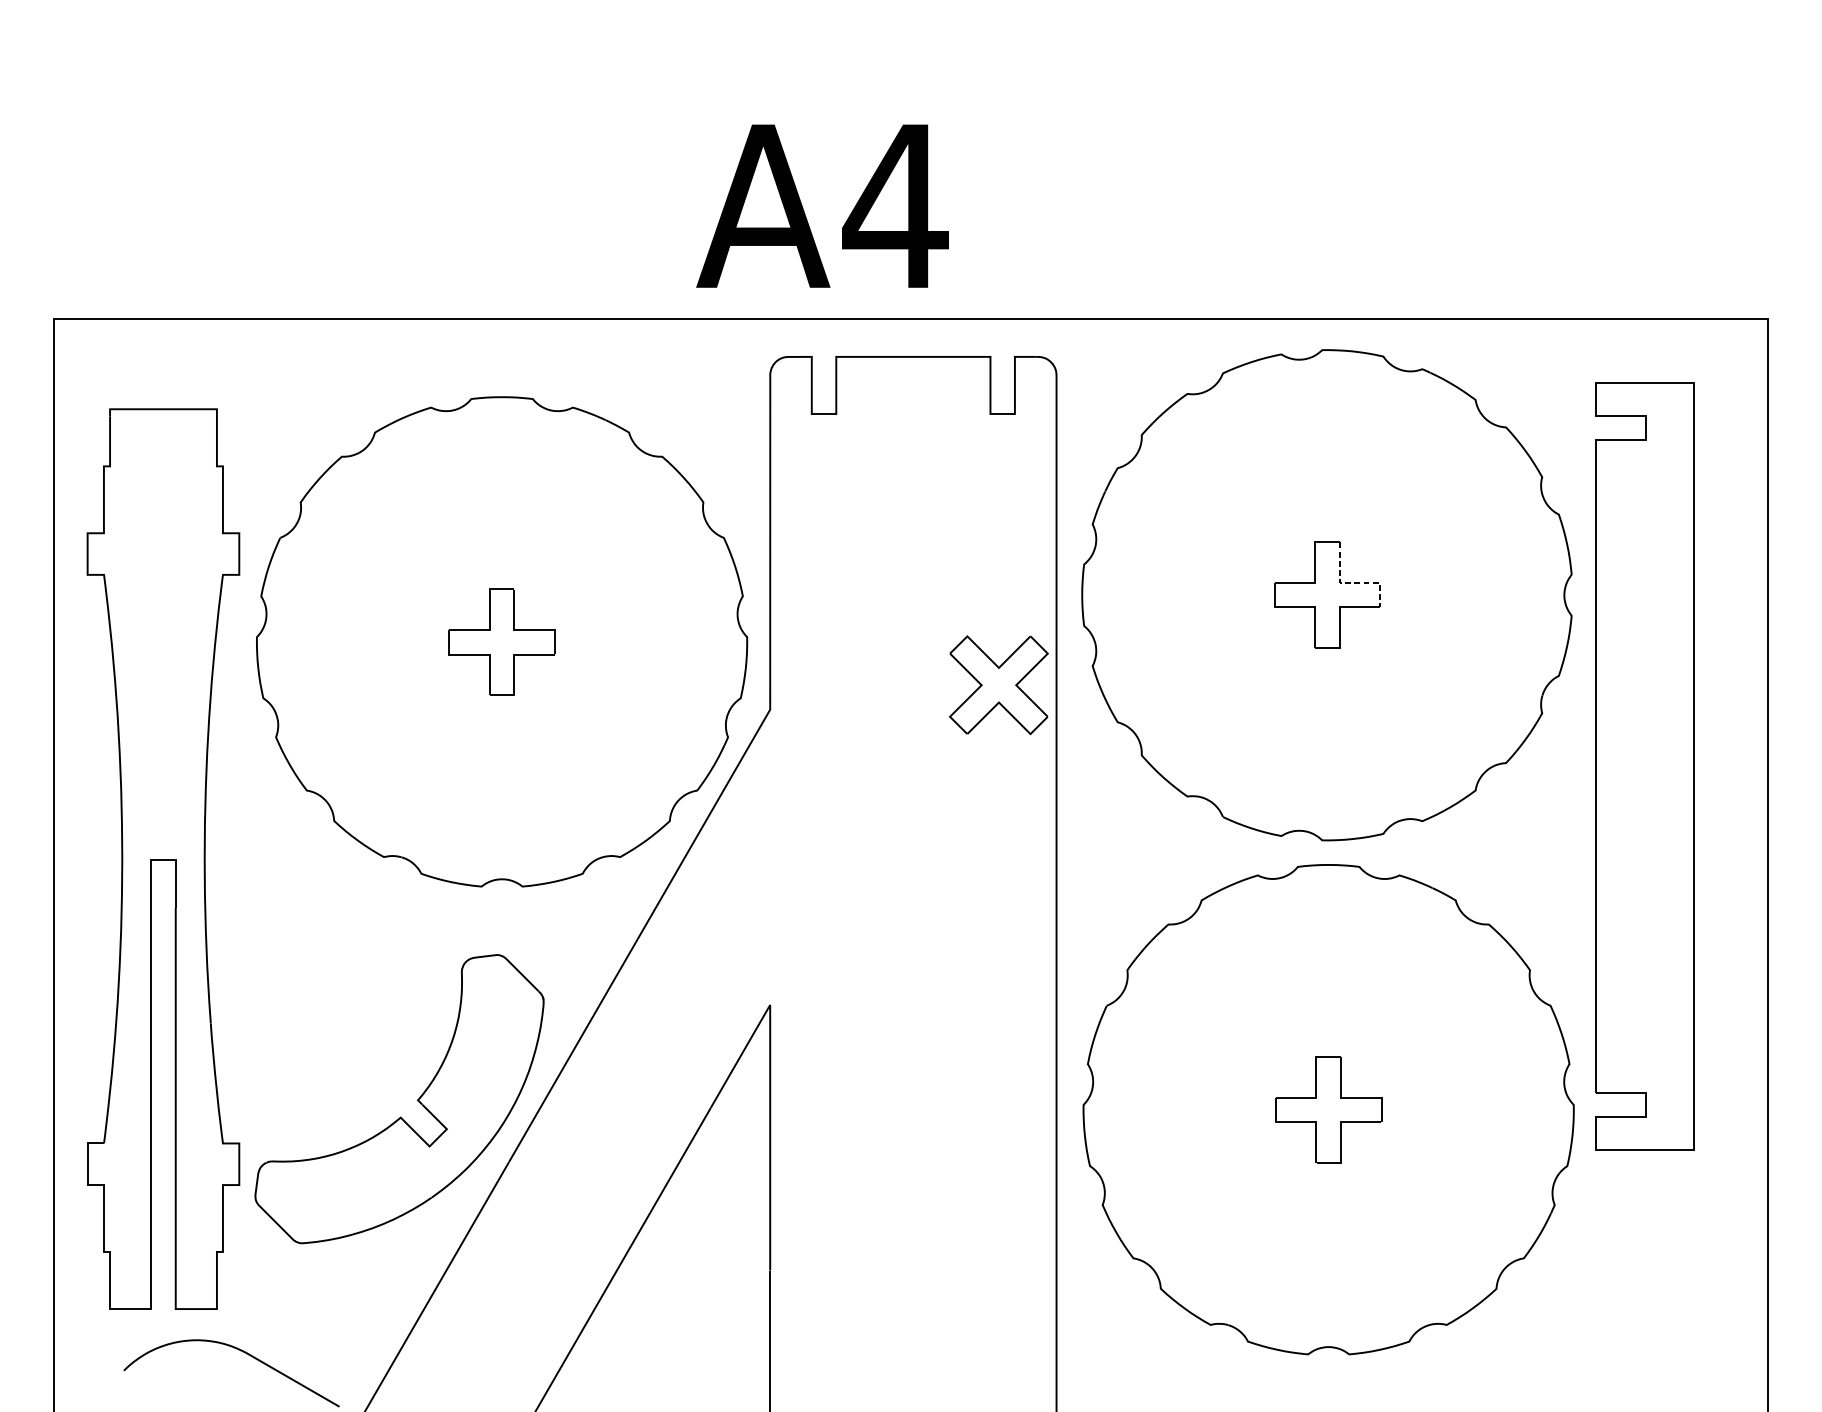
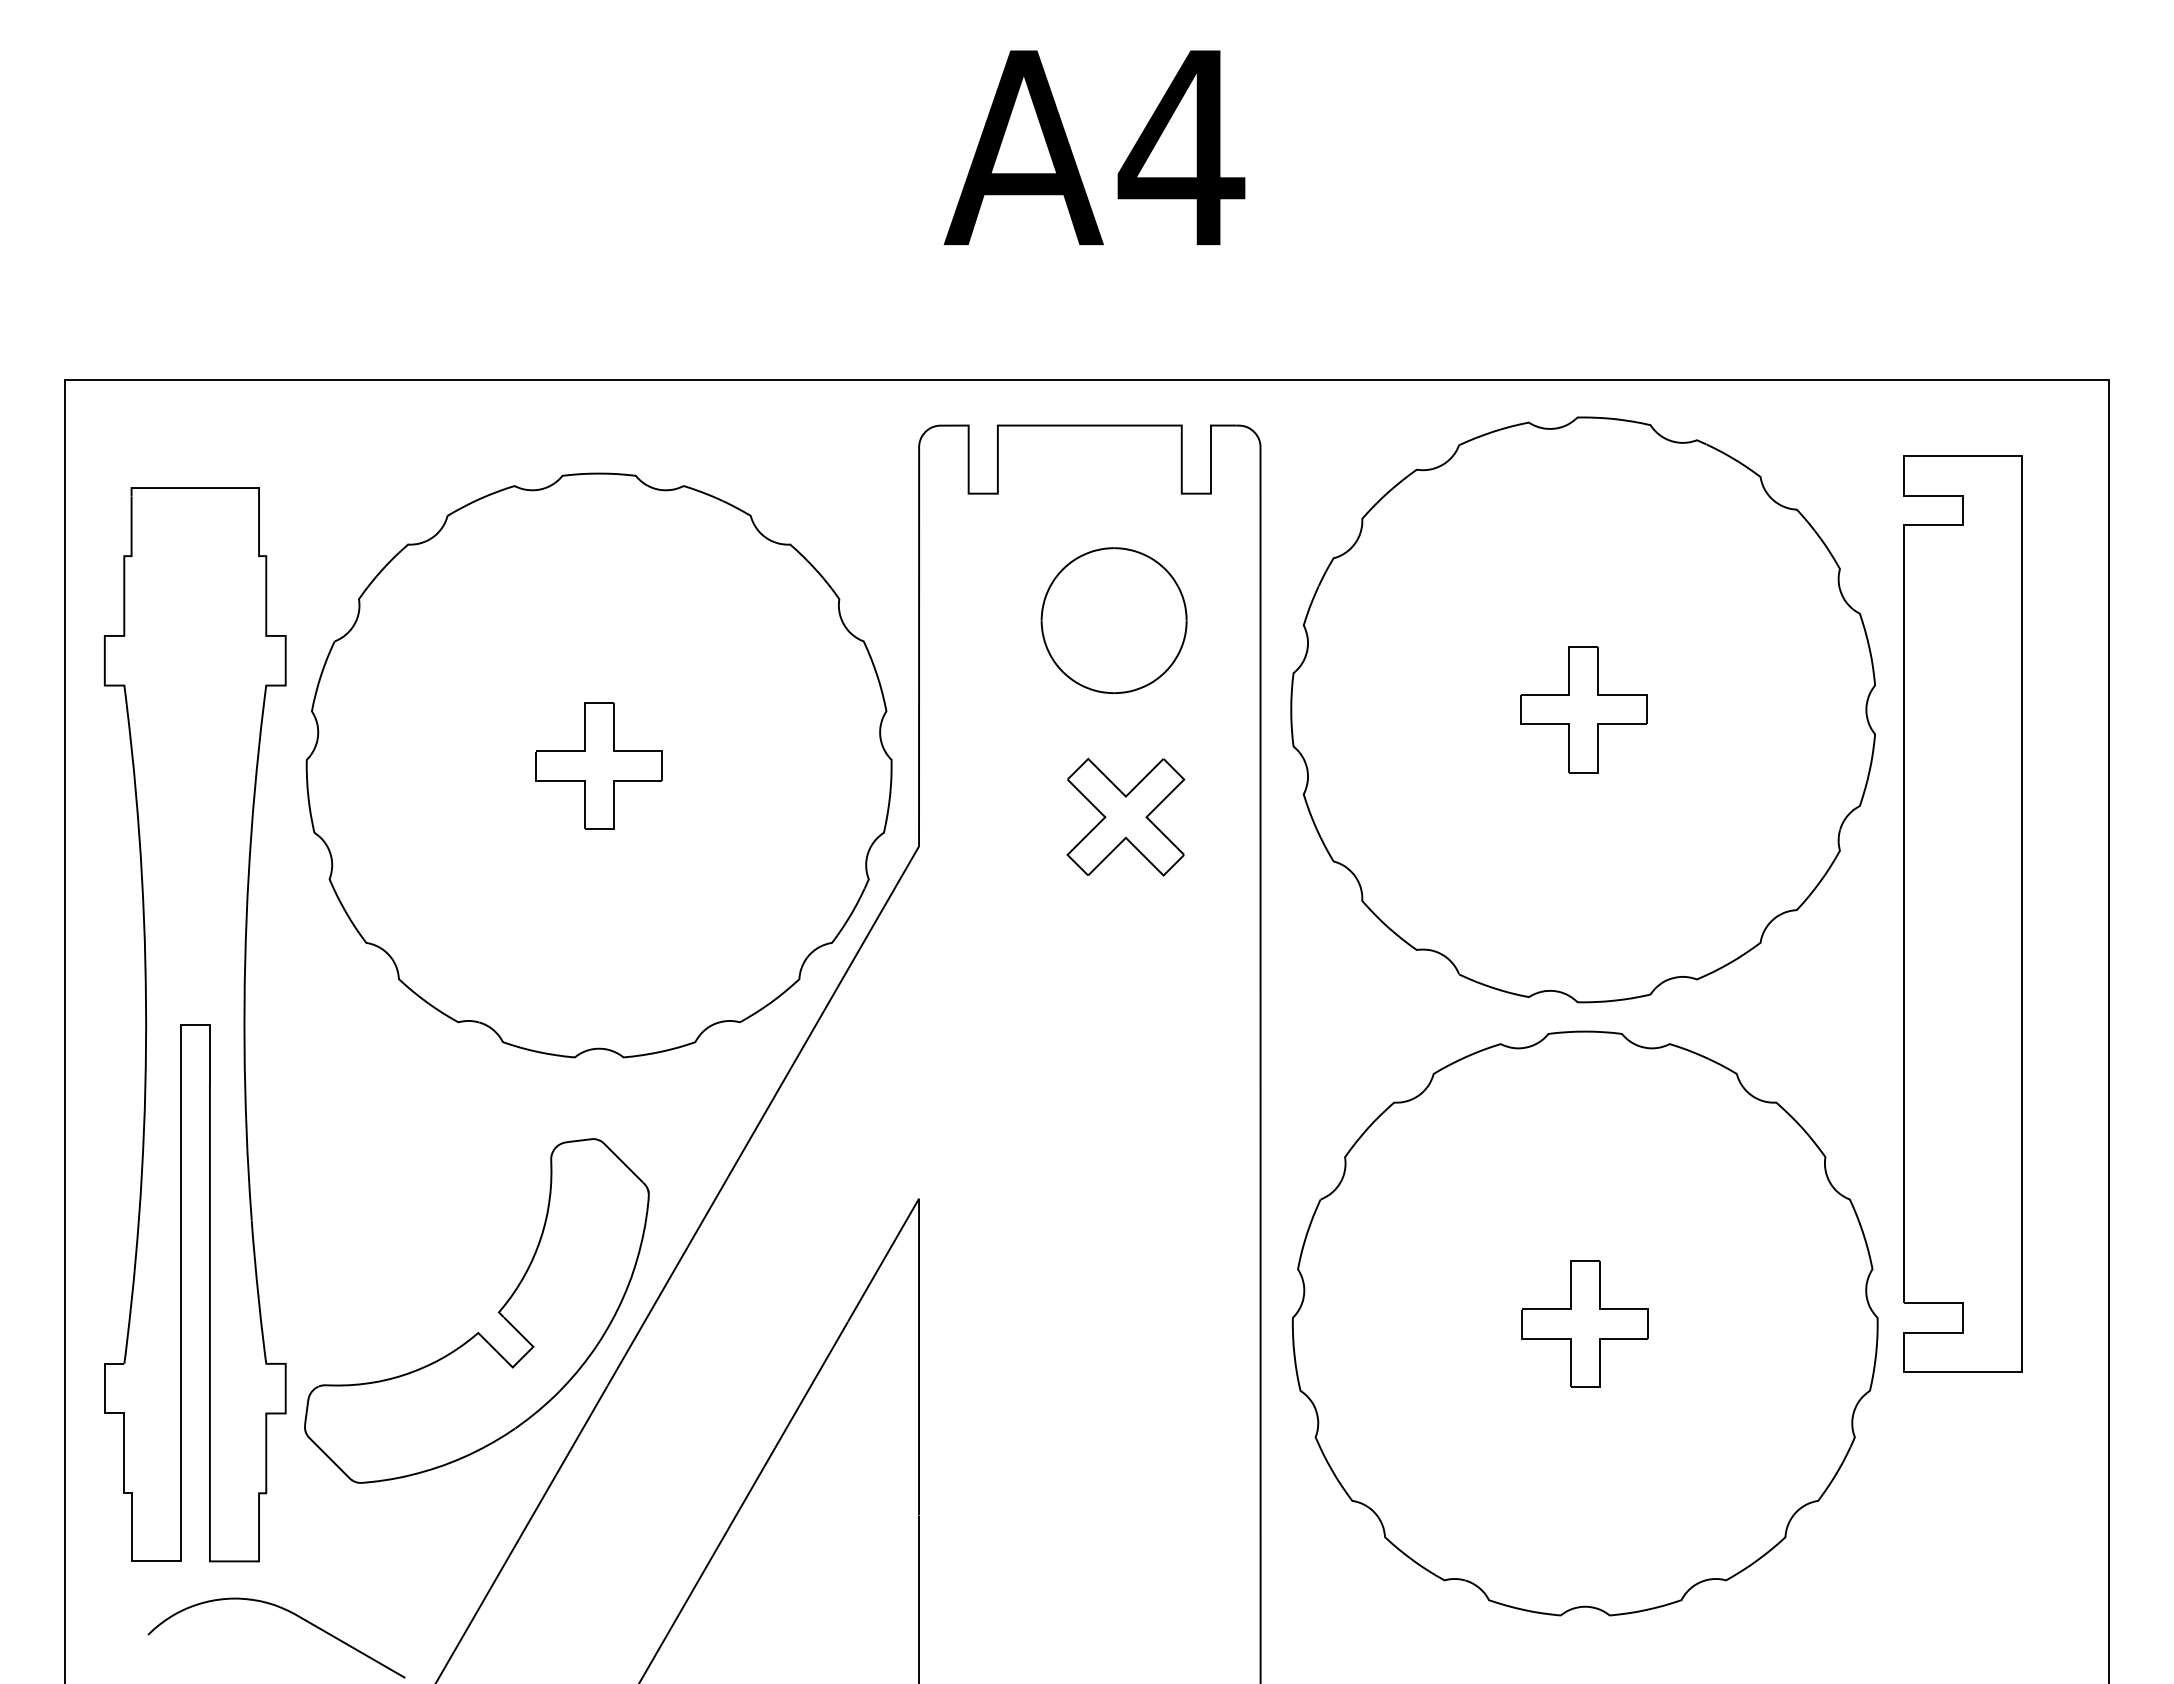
text: (822, 205) -> (1094, 147), moved
part: (933, 520) -> (1113, 620), added
line: (1352, 583) -> (1613, 695), dashed -> solid
part: (998, 684) -> (1125, 816), moved

